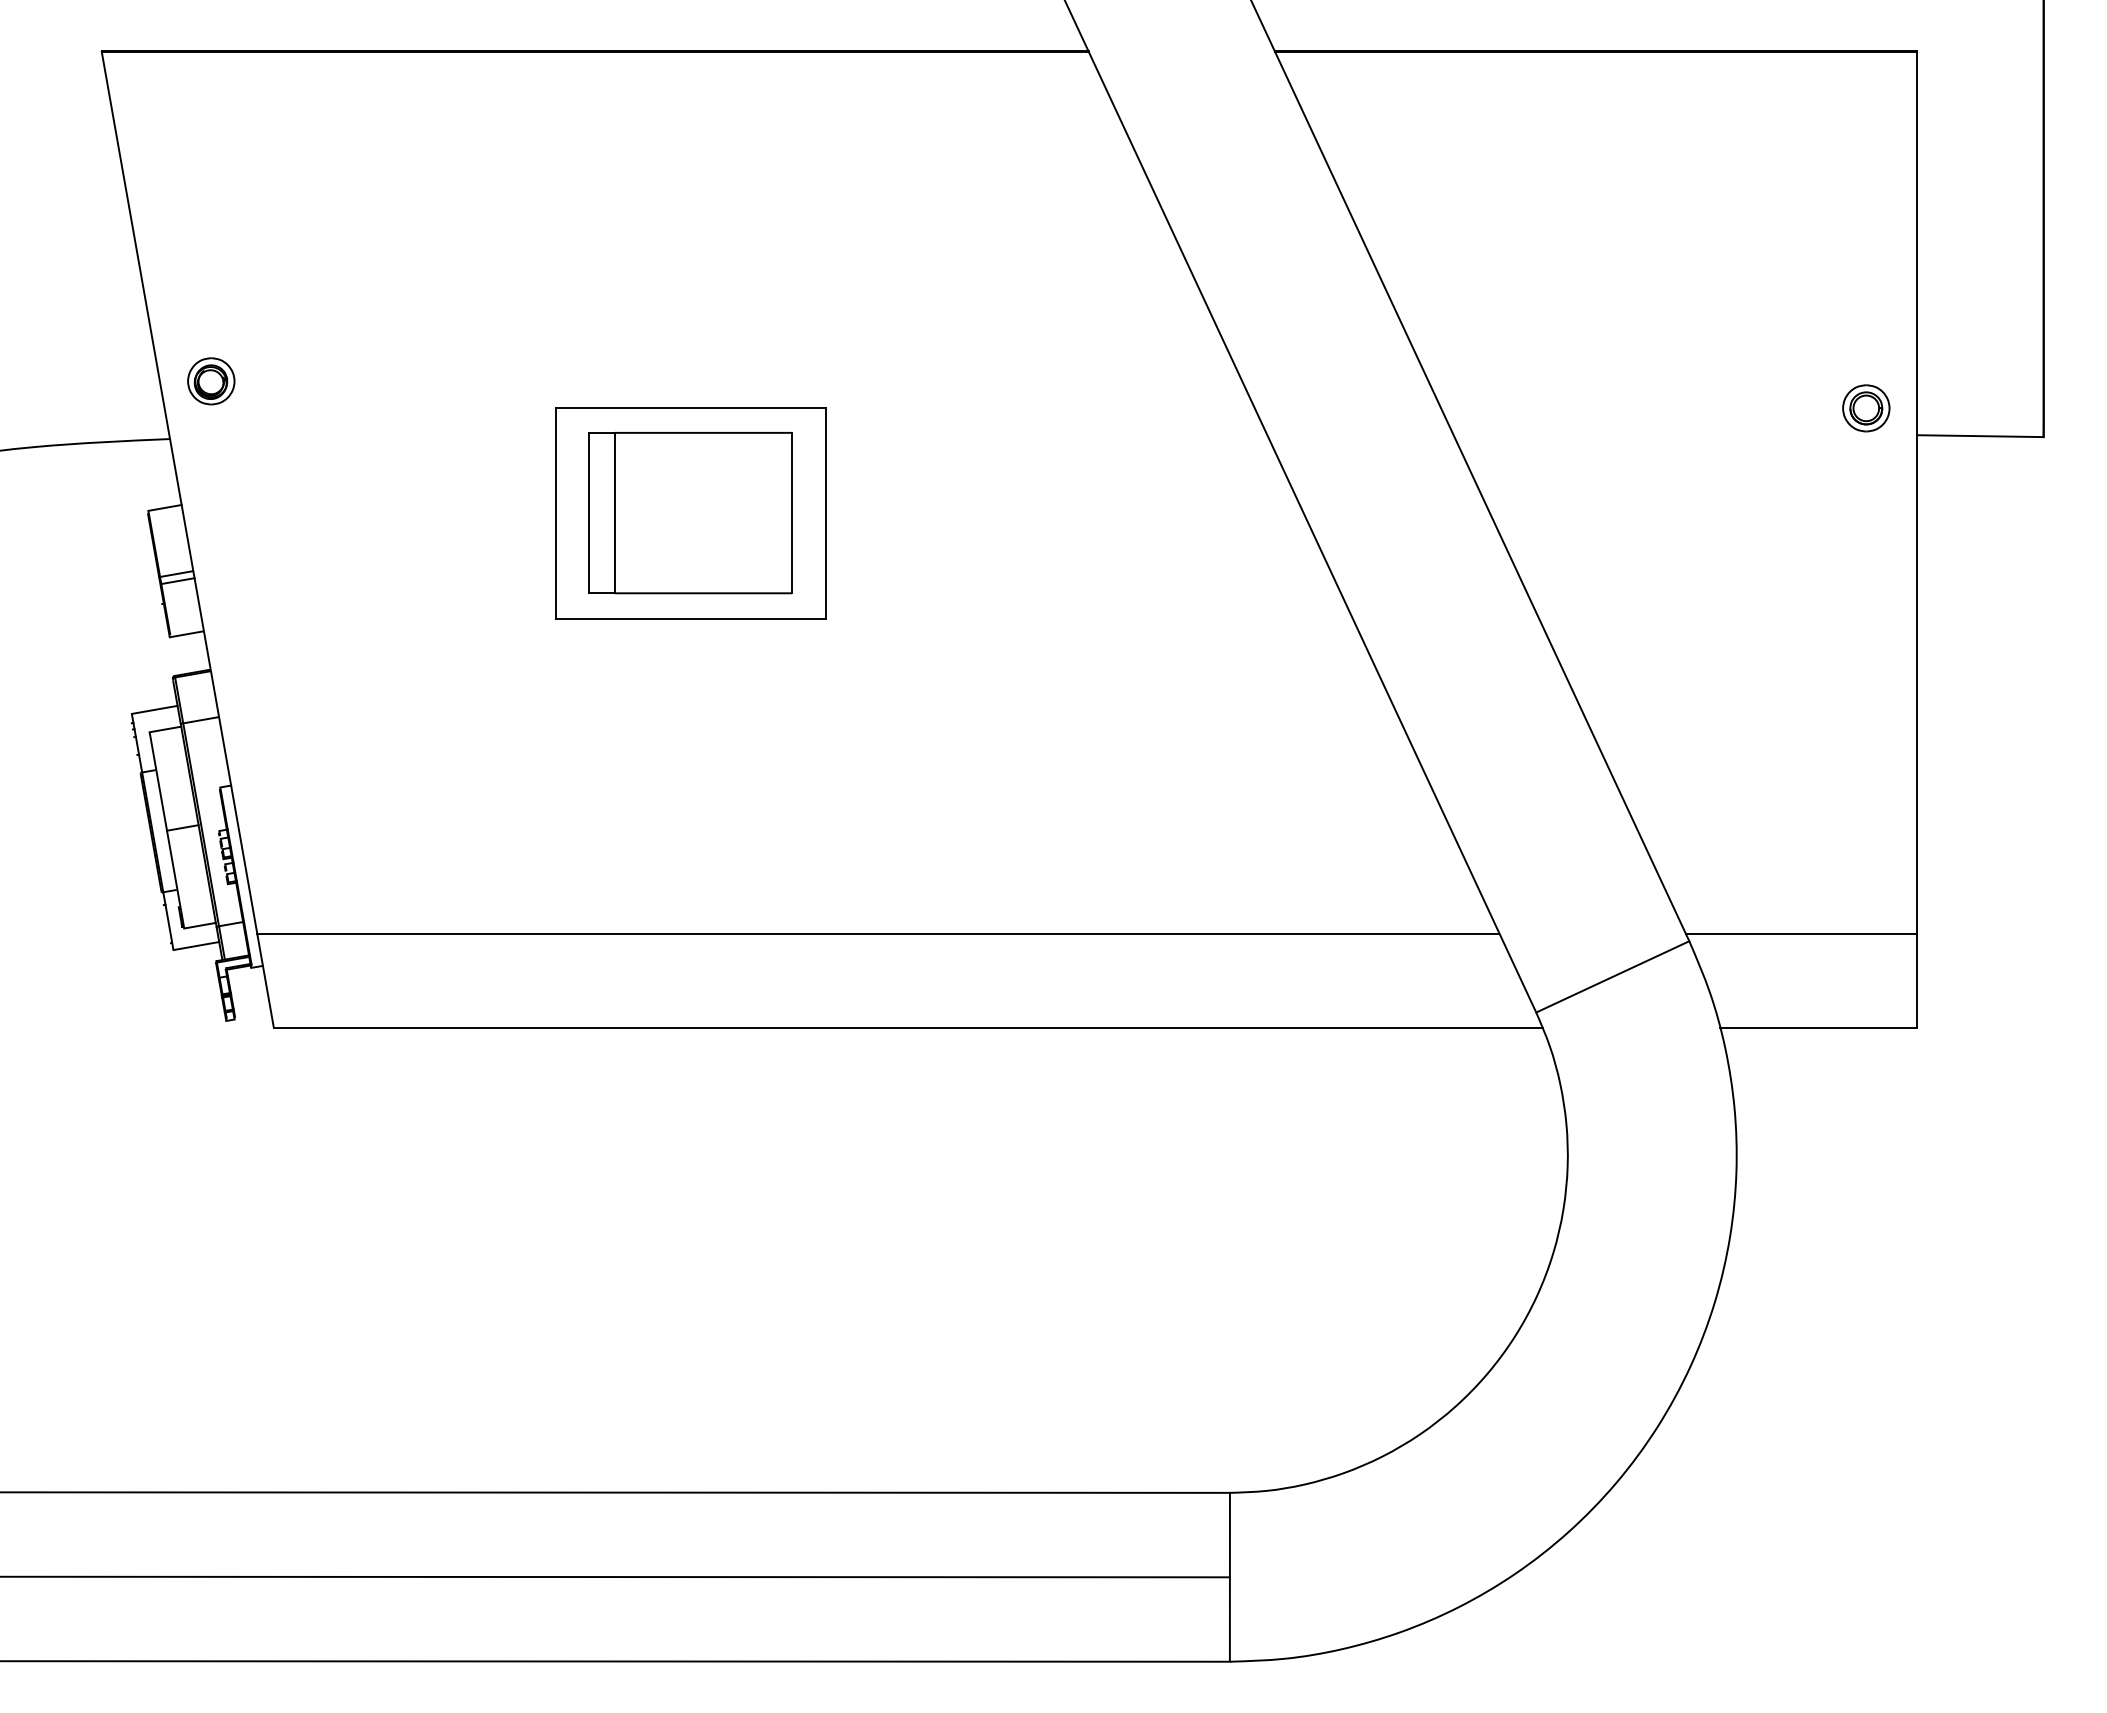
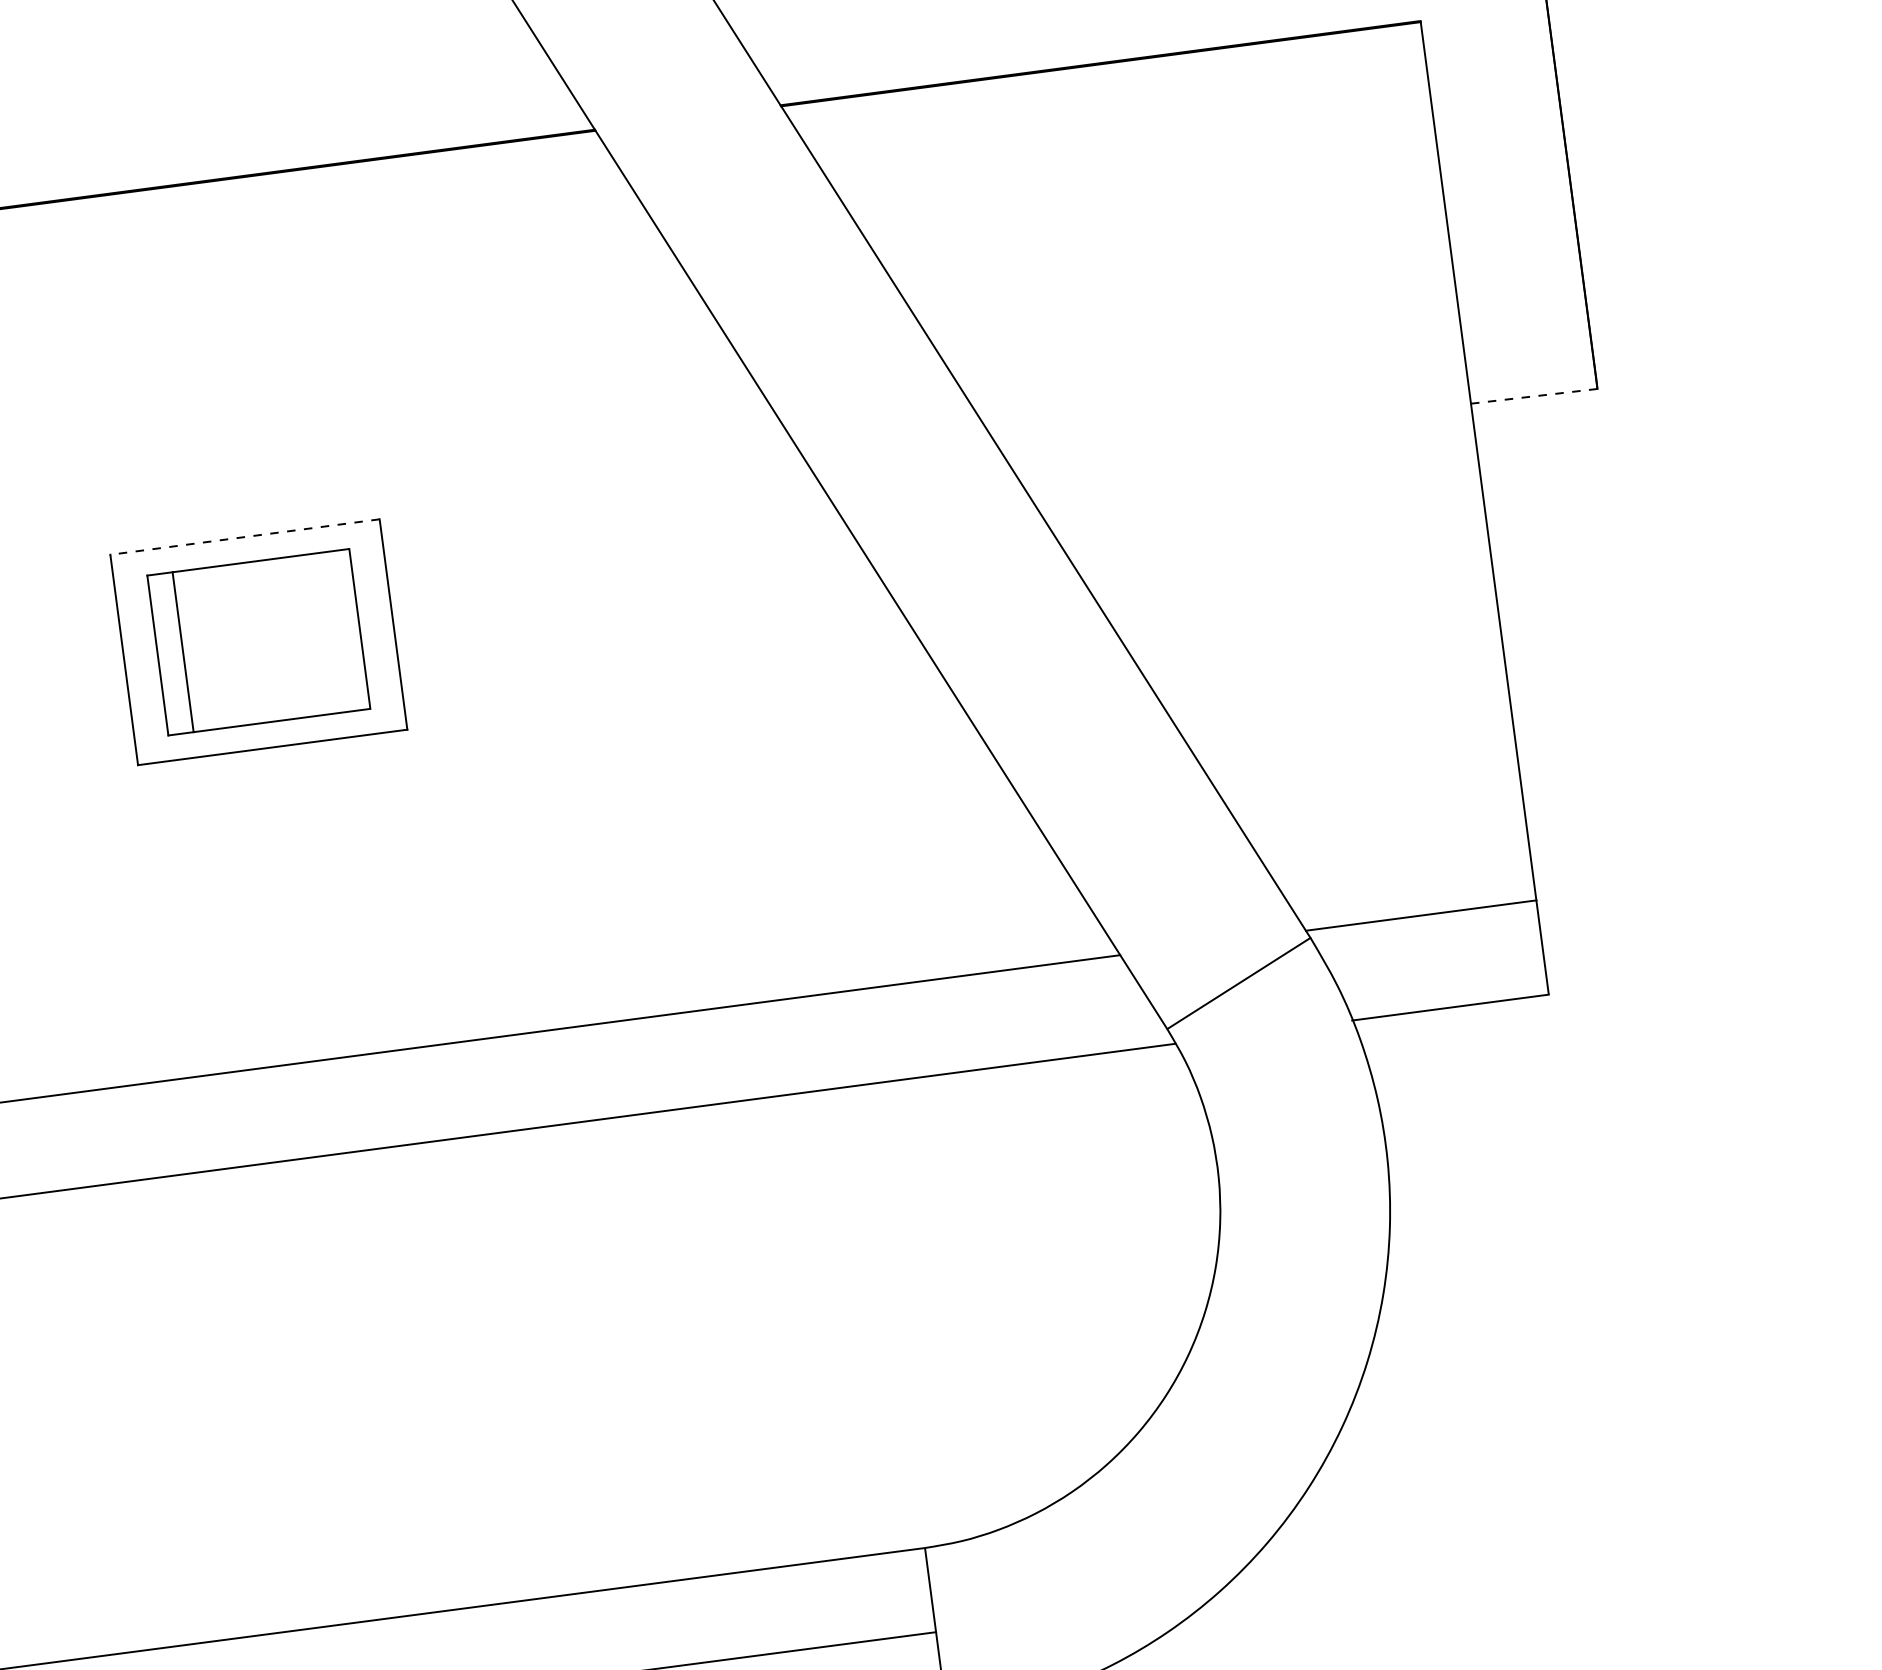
line: (690, 407) -> (244, 537), solid -> dashed
part: (1866, 408) -> (1417, 383), removed
line: (1979, 436) -> (1533, 396), solid -> dashed

